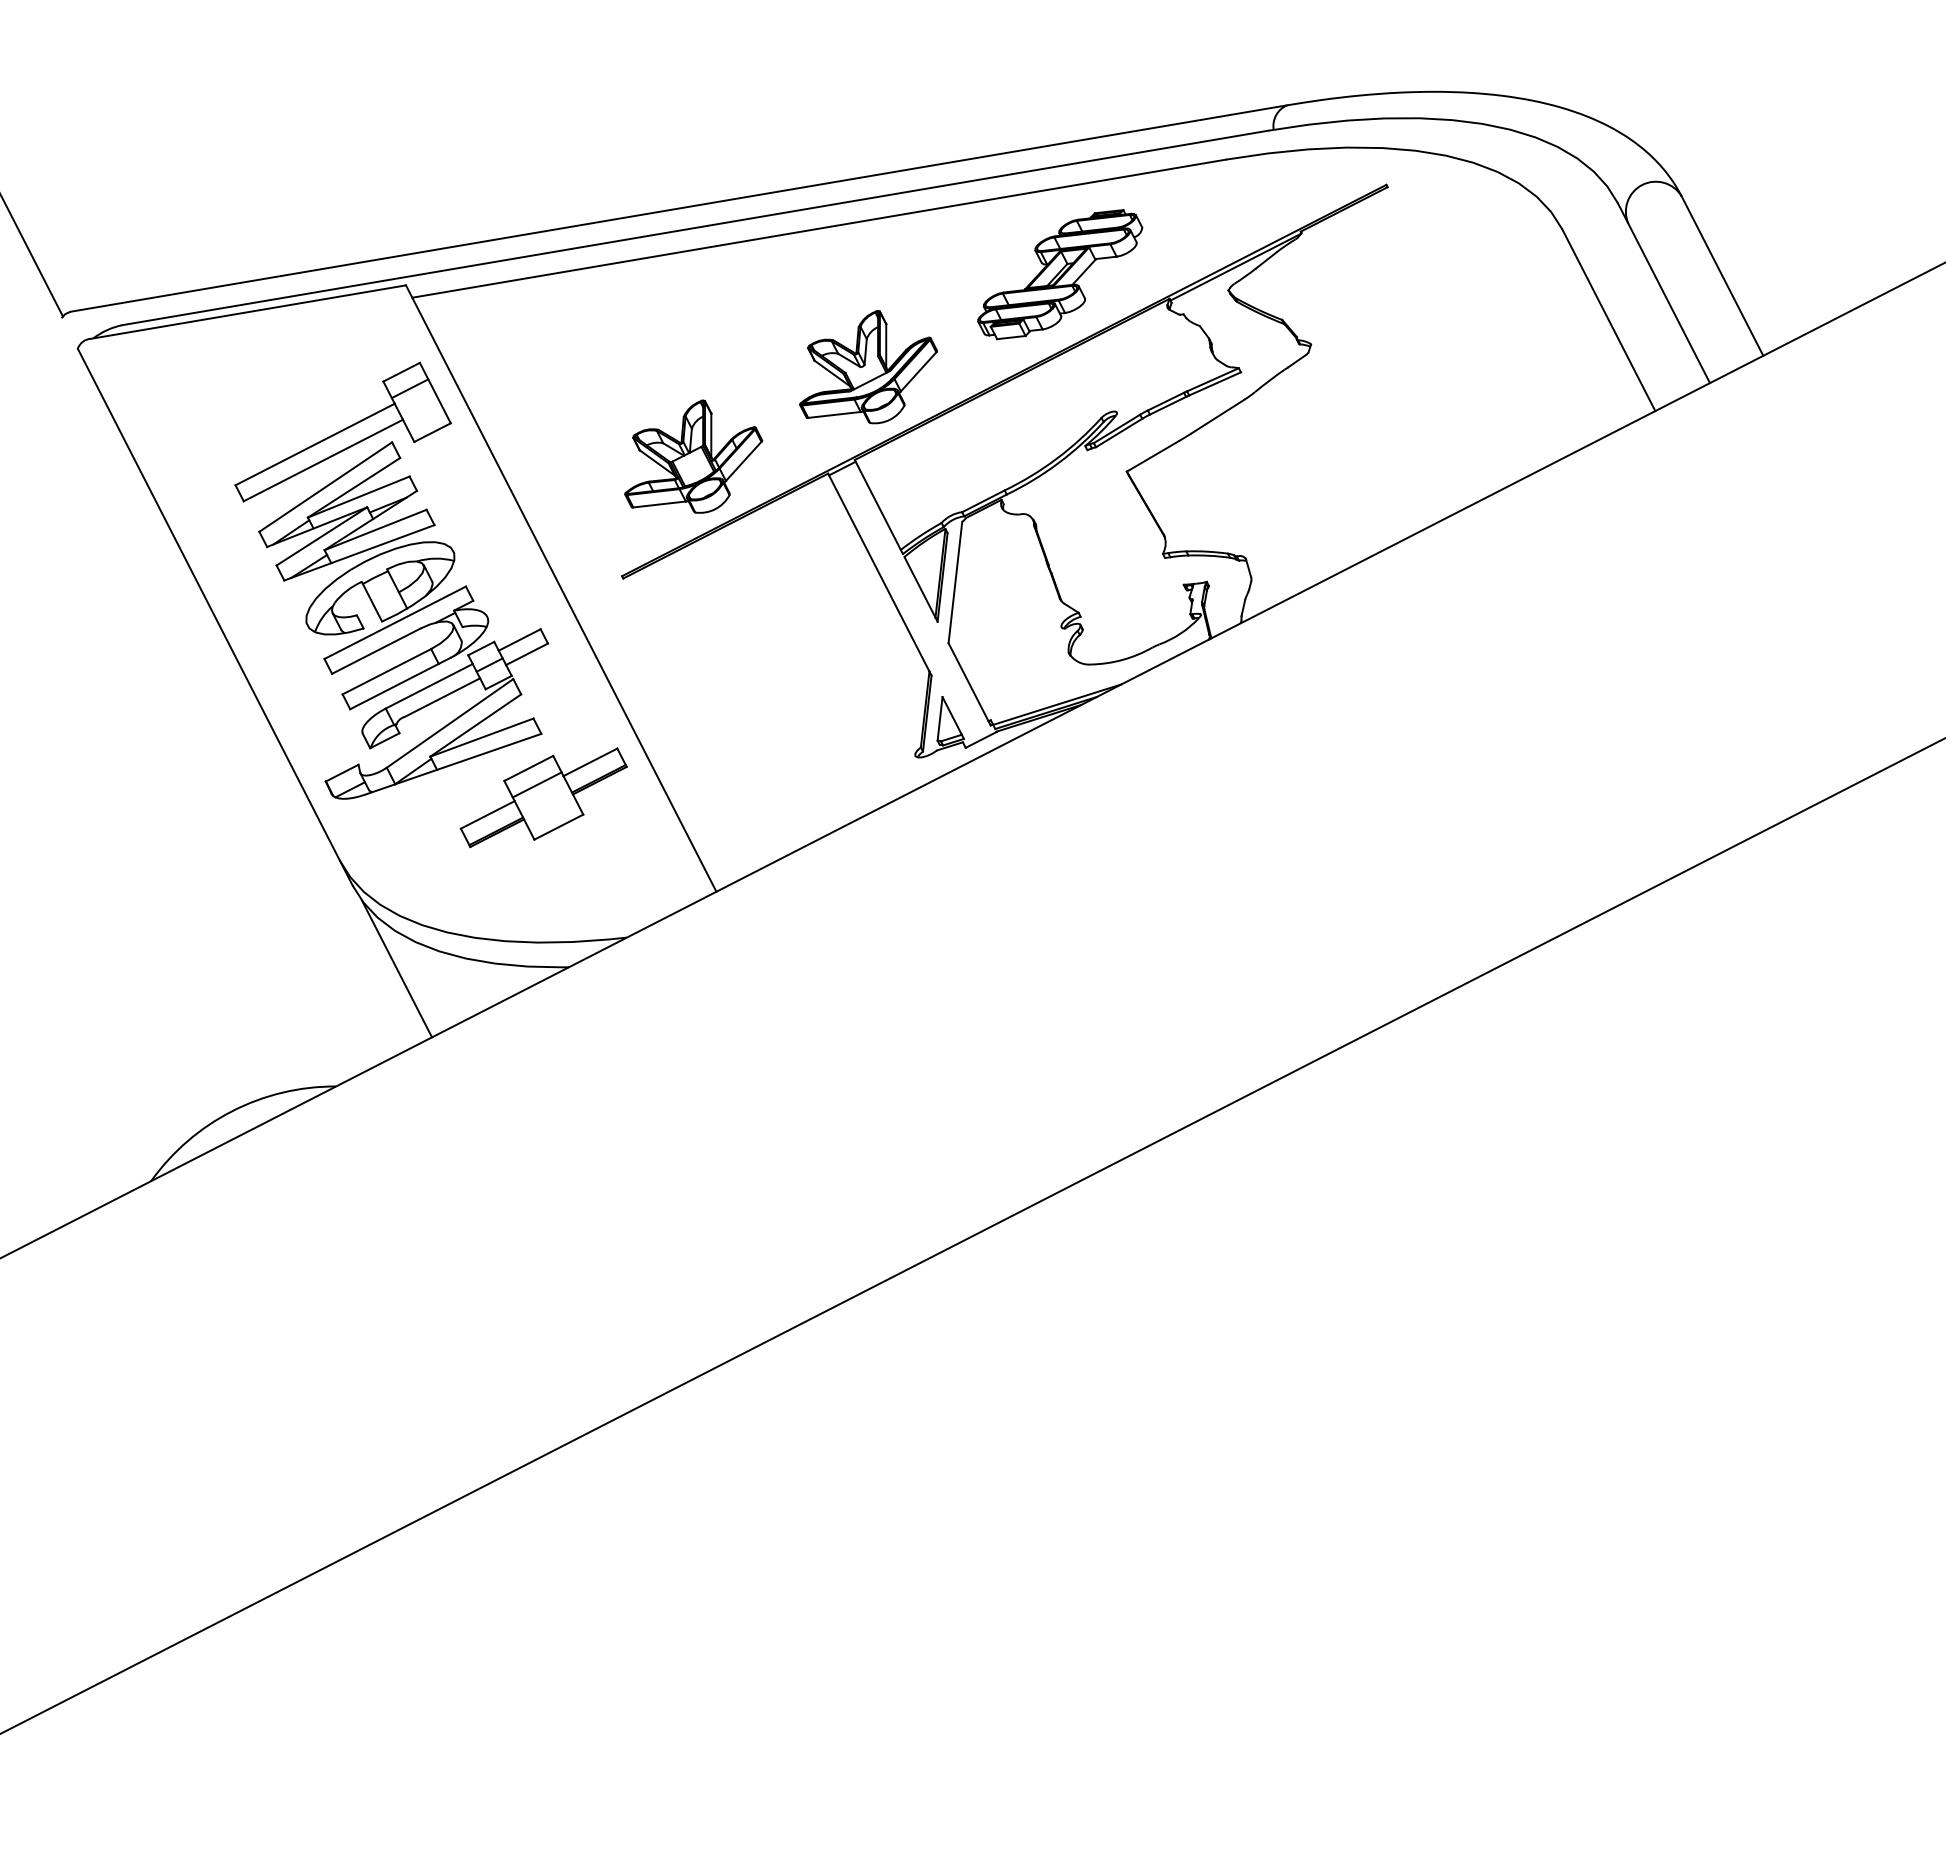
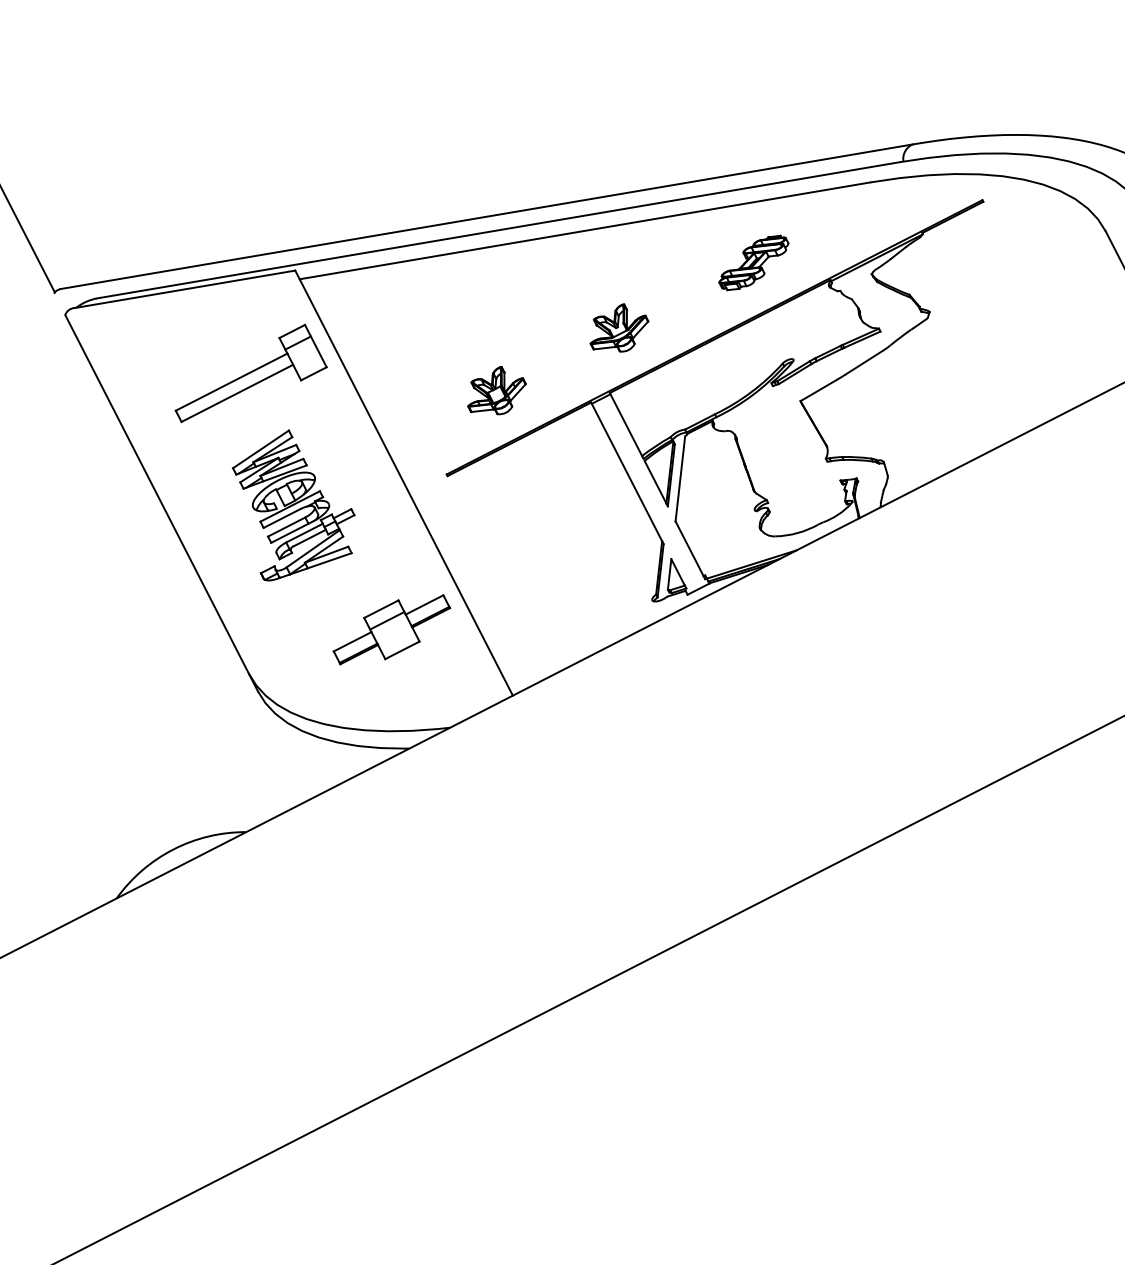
part: (1060, 274) -> (754, 262), size x0.6
part: (868, 367) -> (619, 328), size x0.6
part: (693, 456) -> (496, 390), size x0.6
part: (403, 620) -> (293, 505), size x0.6
line: (396, 968) -> (288, 749), removed

